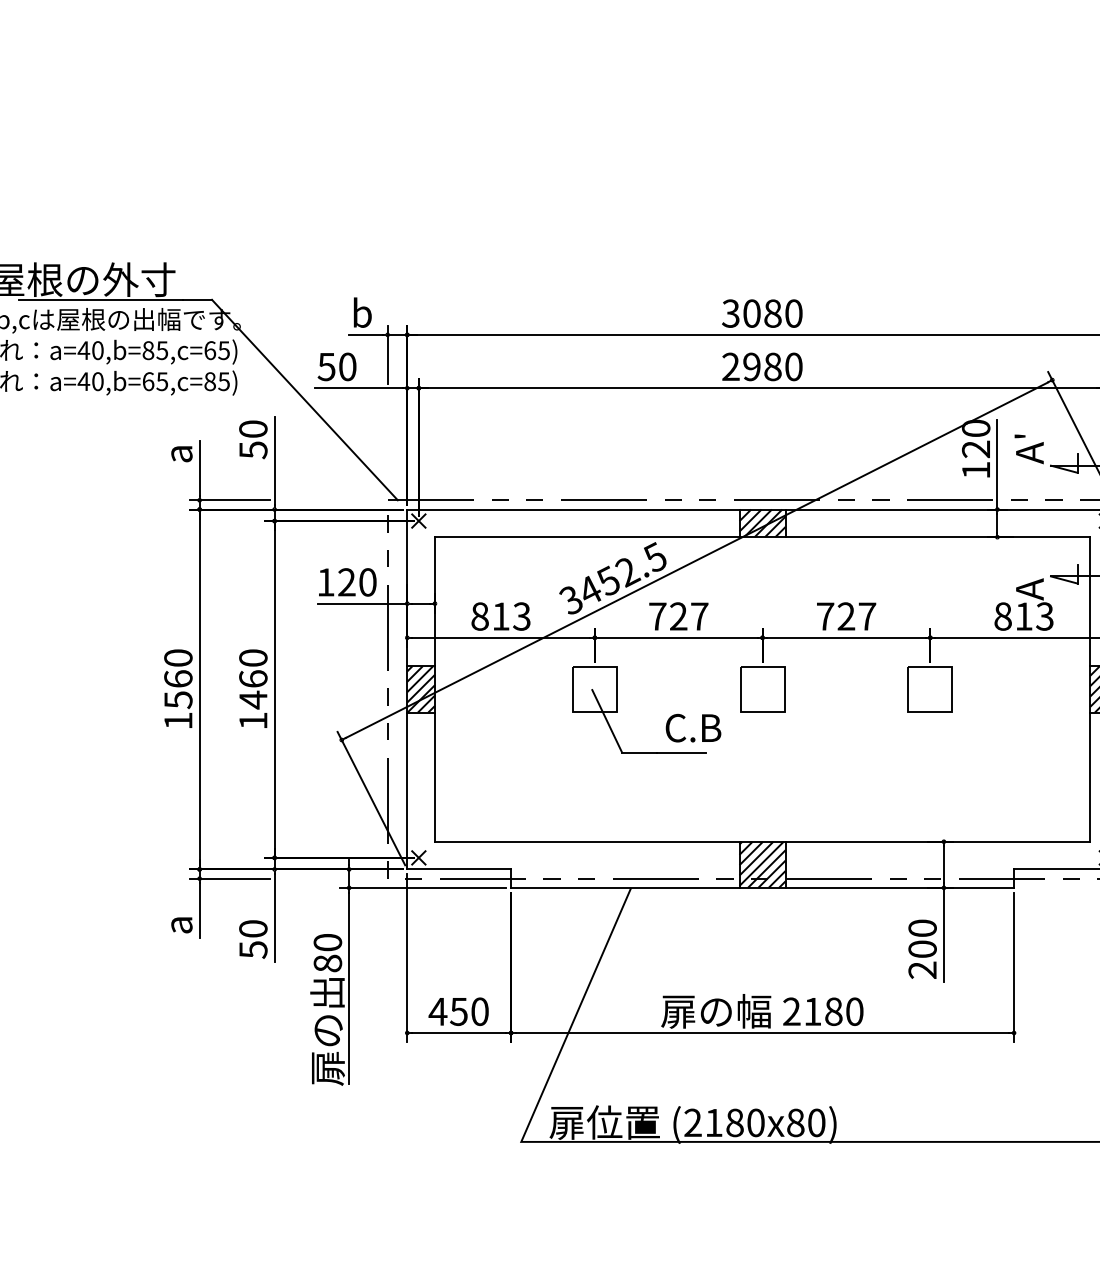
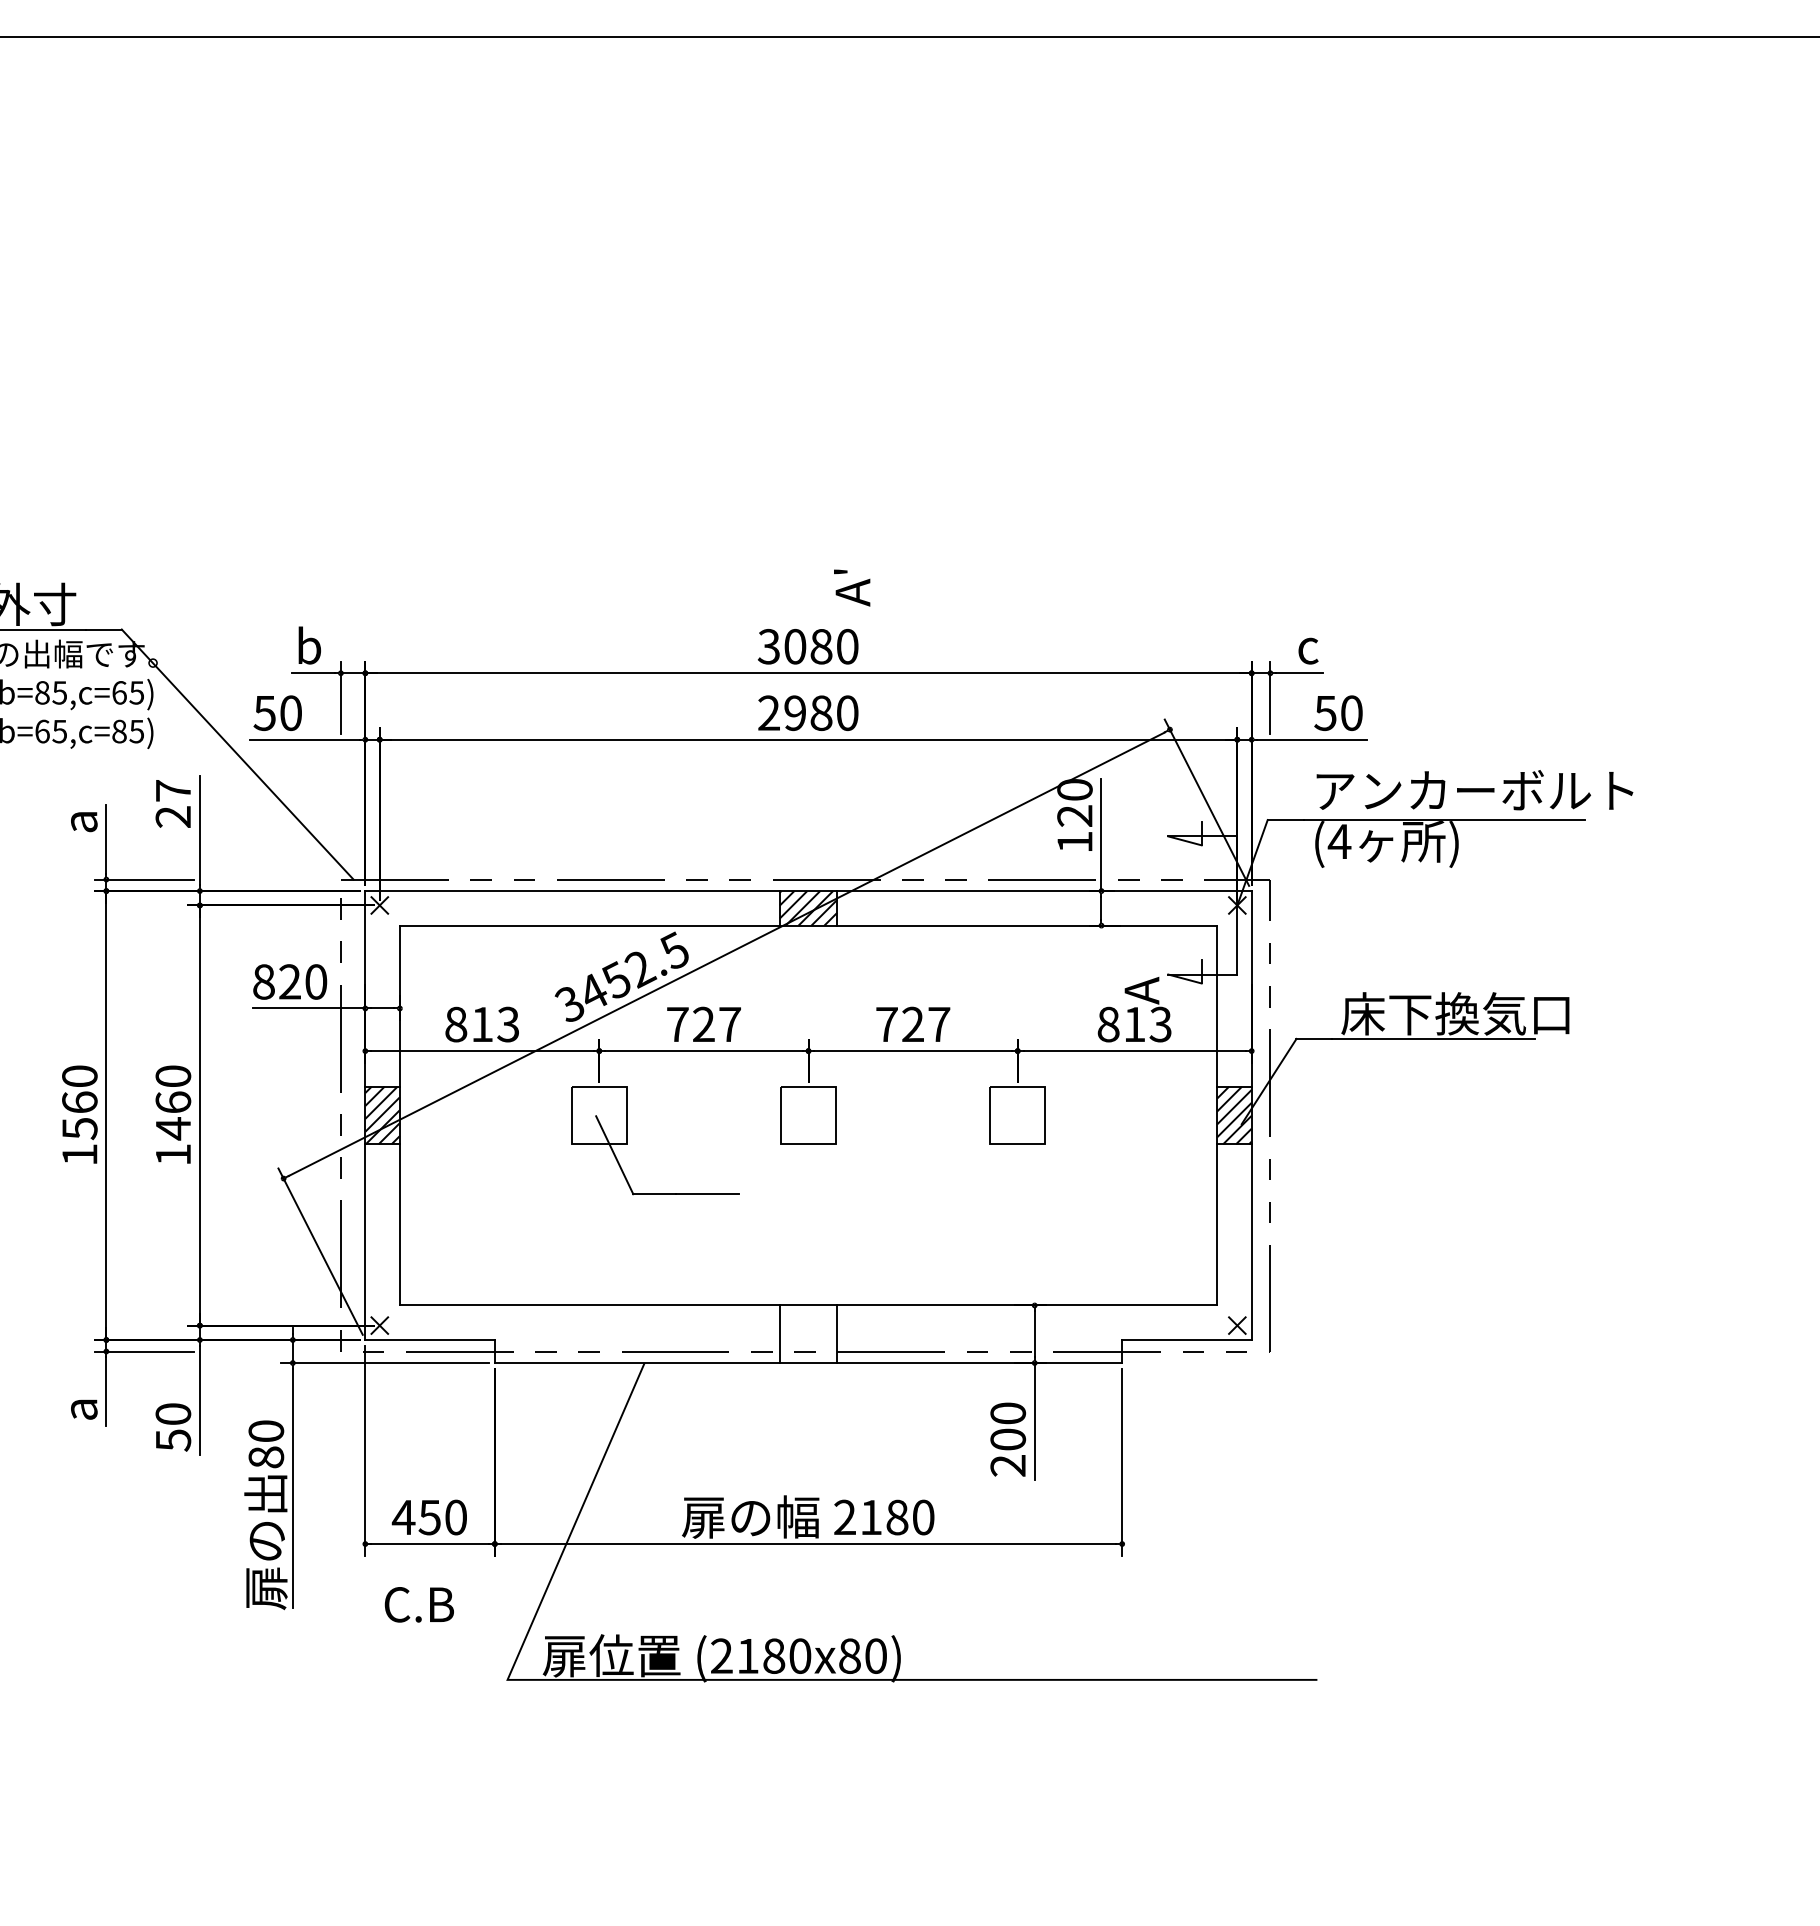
text: (253, 440) -> (173, 804), 50 -> 27
text: (1029, 448) -> (852, 587), moved
text: (325, 582) -> (263, 981), 120 -> 820
text: (692, 727) -> (418, 1604), moved
hatch: (762, 865) -> (808, 1334), removed

